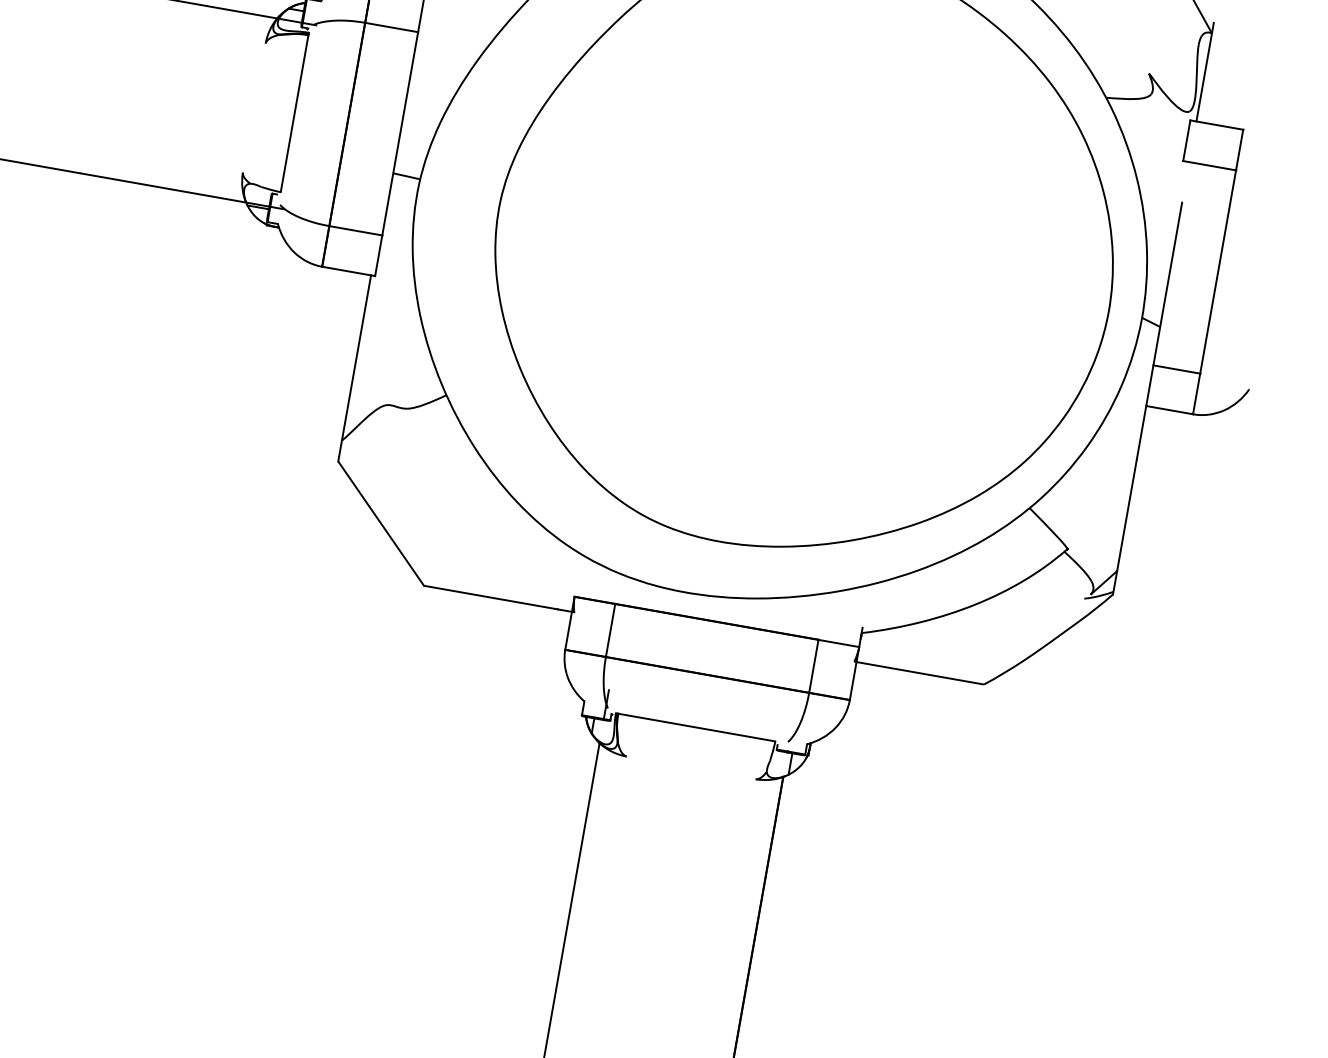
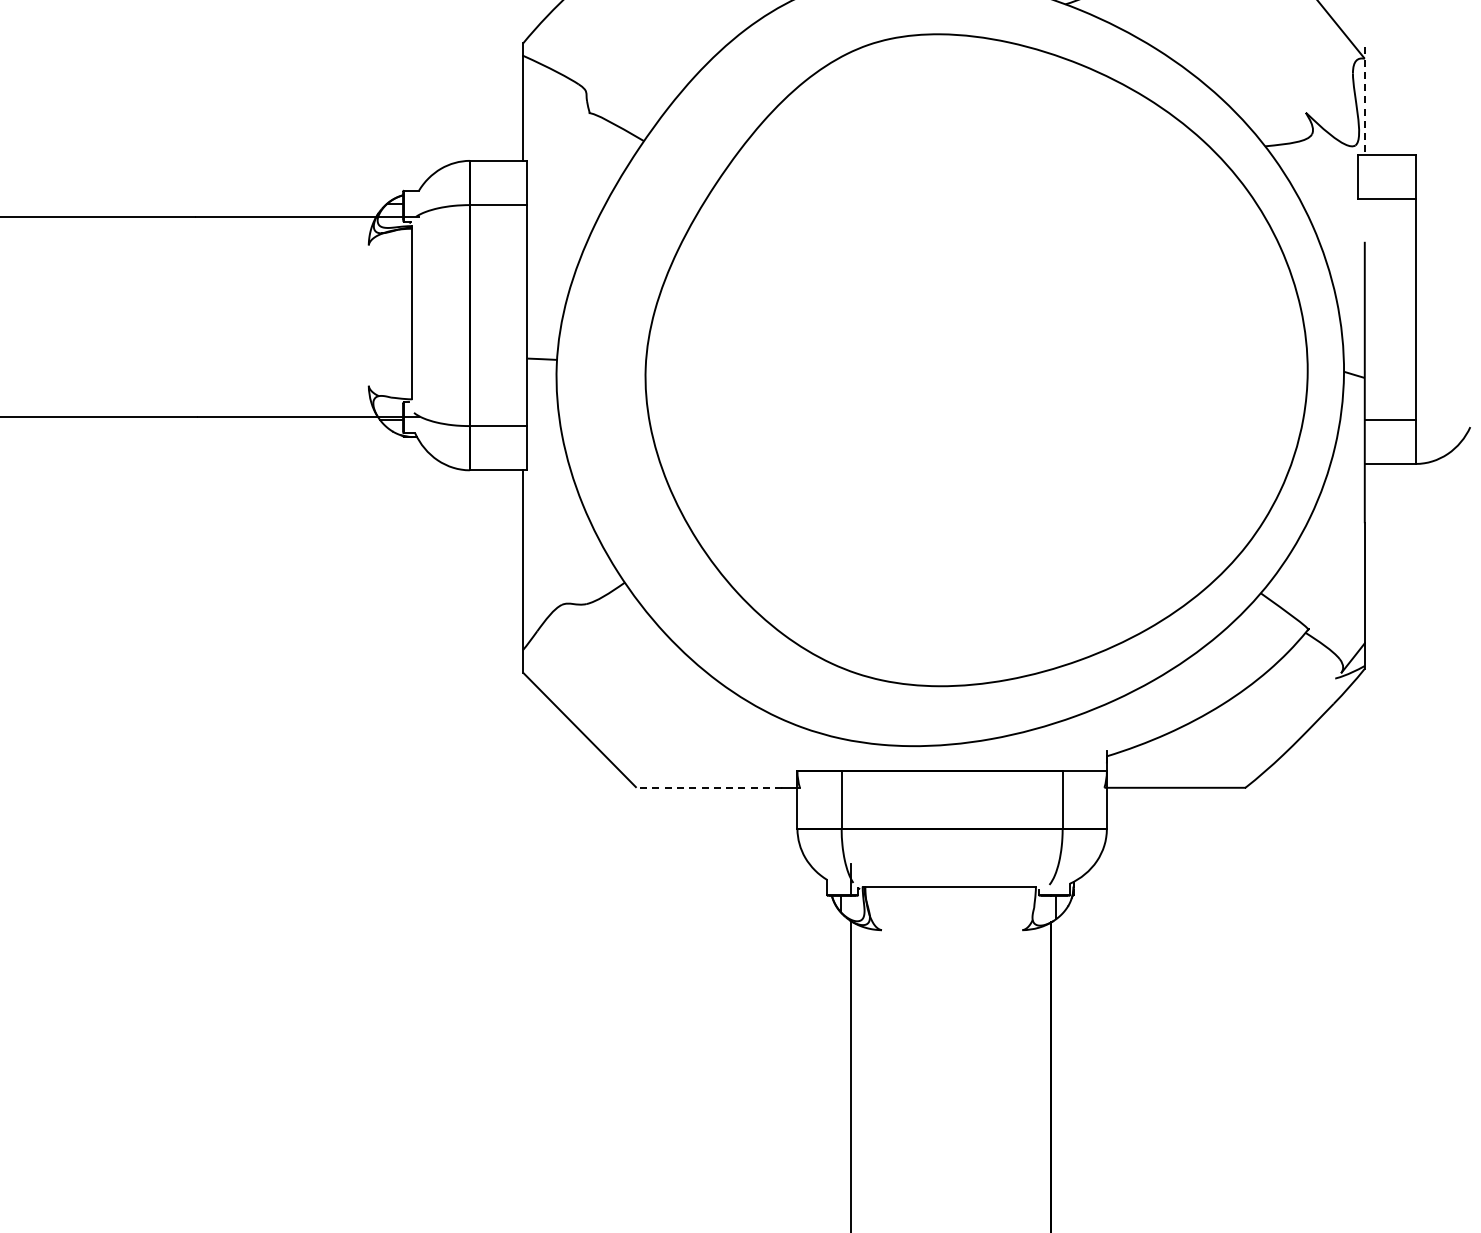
line: (1204, 71) -> (1364, 100), solid -> dashed
line: (491, 597) -> (709, 787), solid -> dashed

